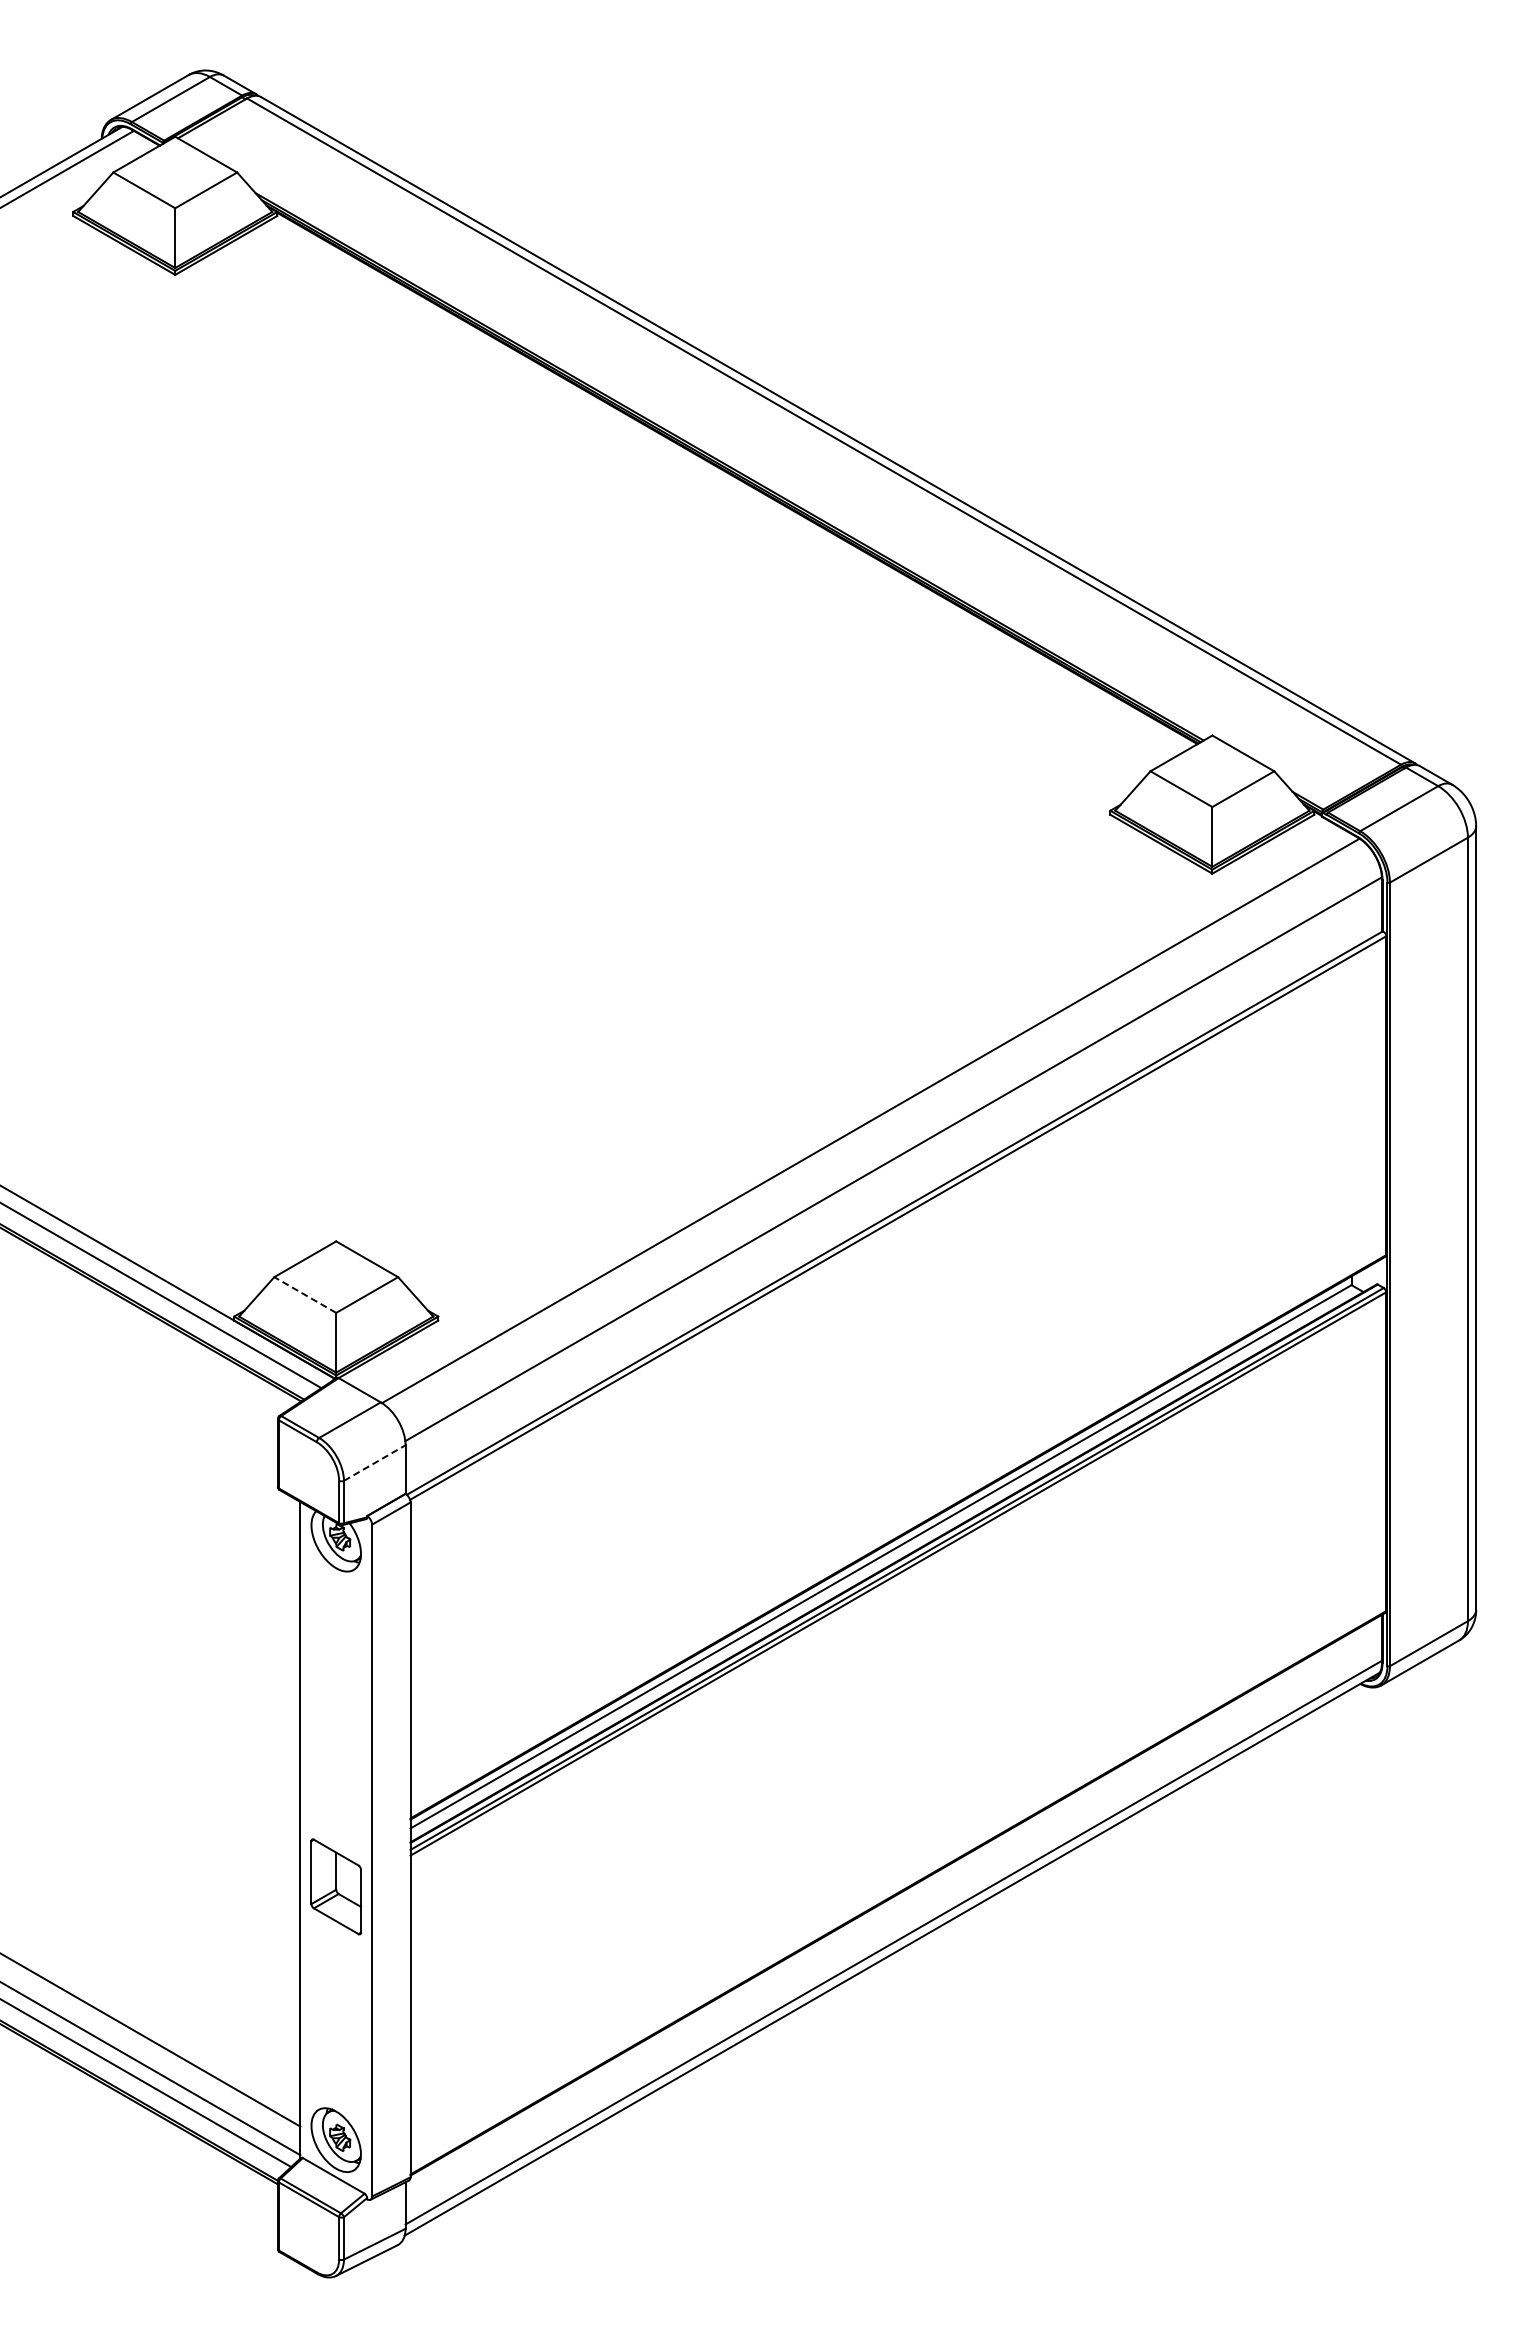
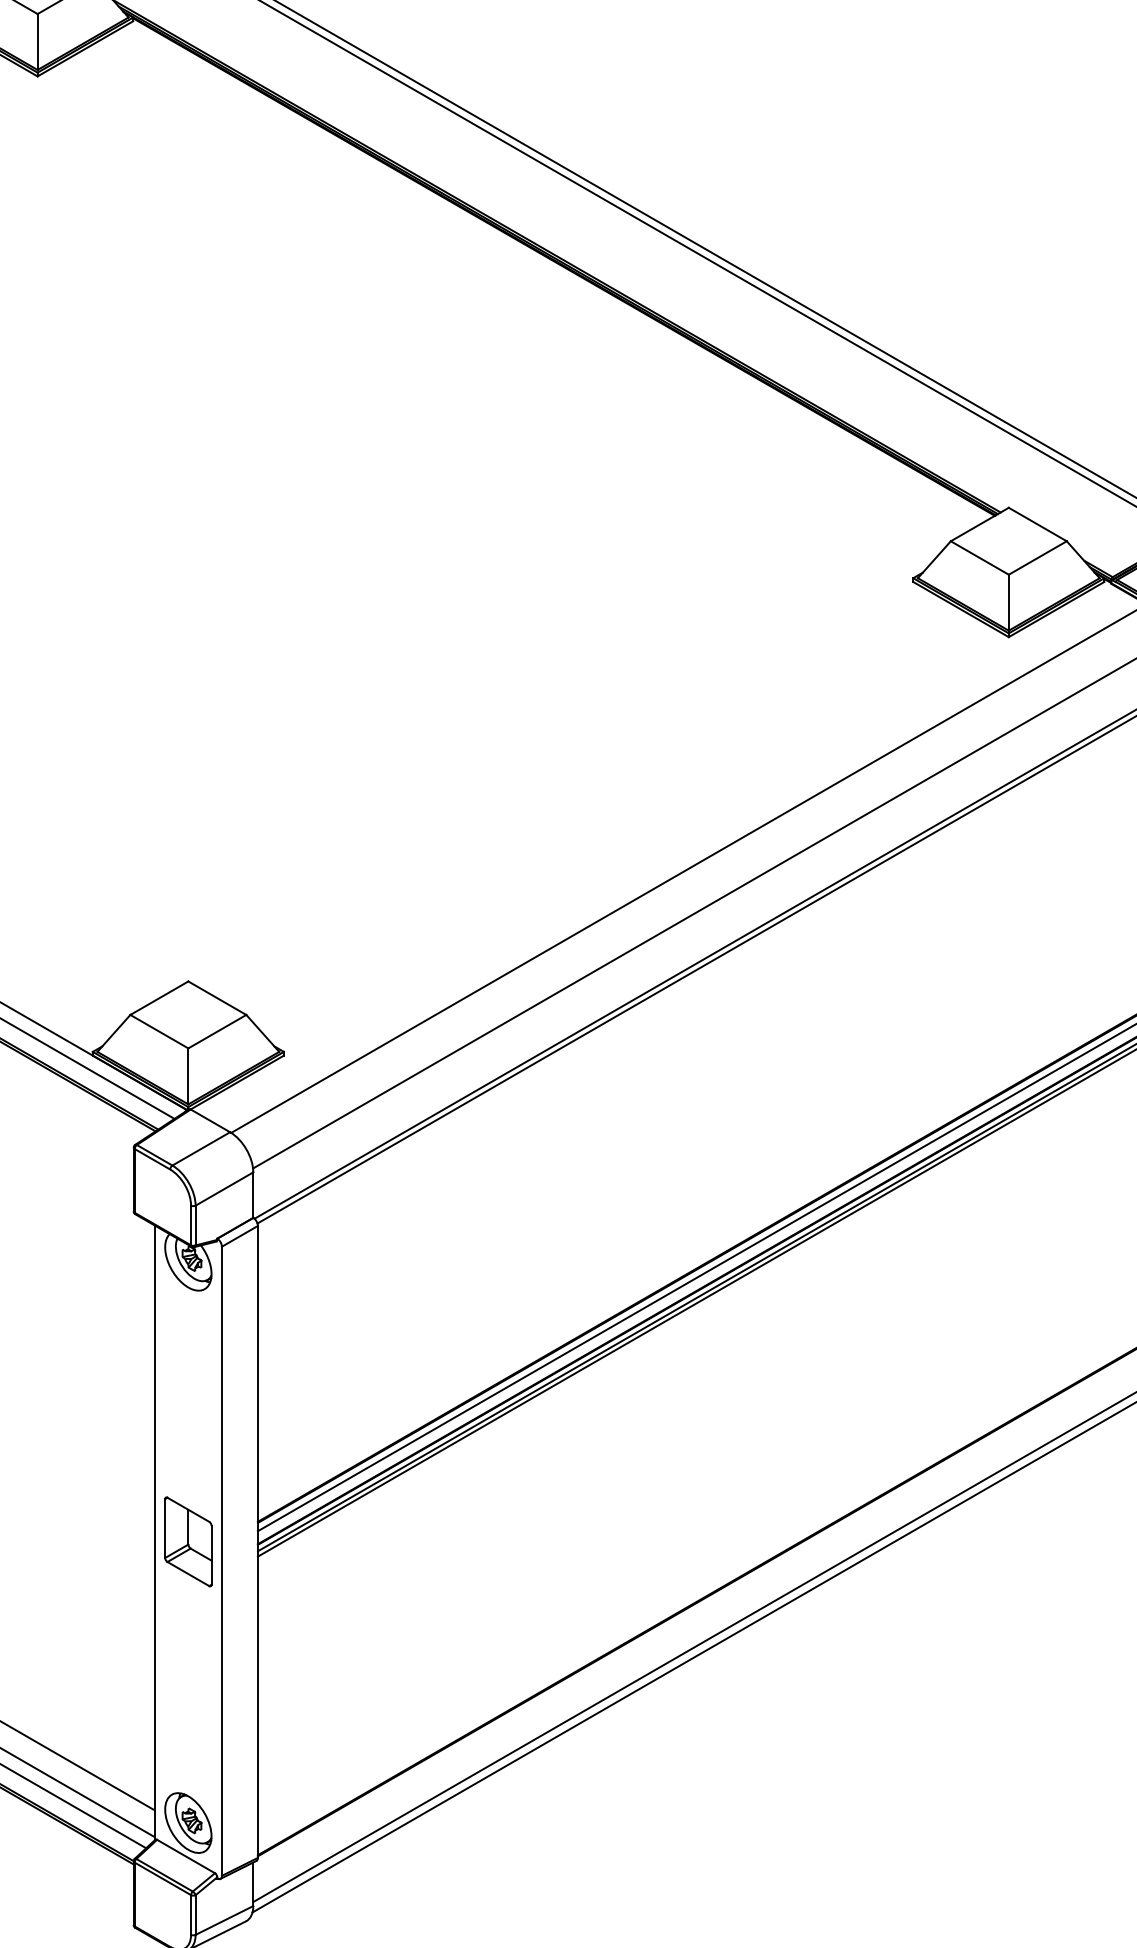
line: (305, 1295) -> (159, 1032), dashed -> solid
line: (374, 1463) -> (224, 1189), dashed -> solid
part: (335, 1886) -> (187, 1541), moved

